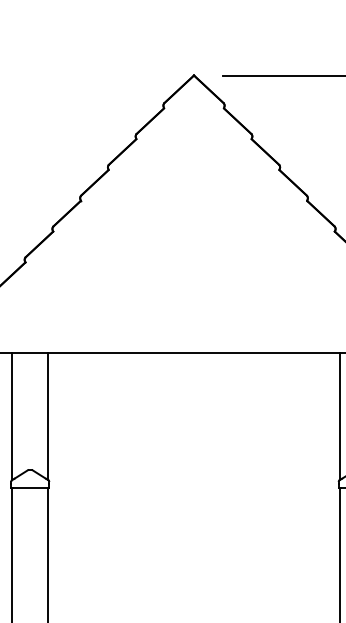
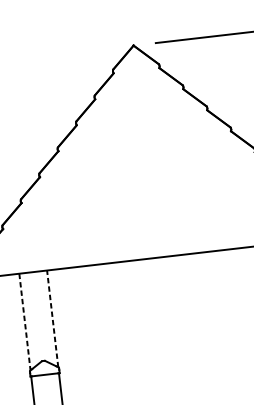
line: (48, 416) -> (52, 318), solid -> dashed
line: (12, 417) -> (25, 322), solid -> dashed

